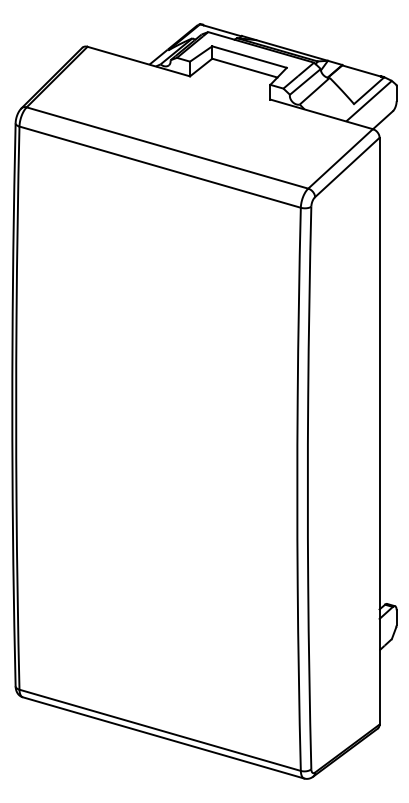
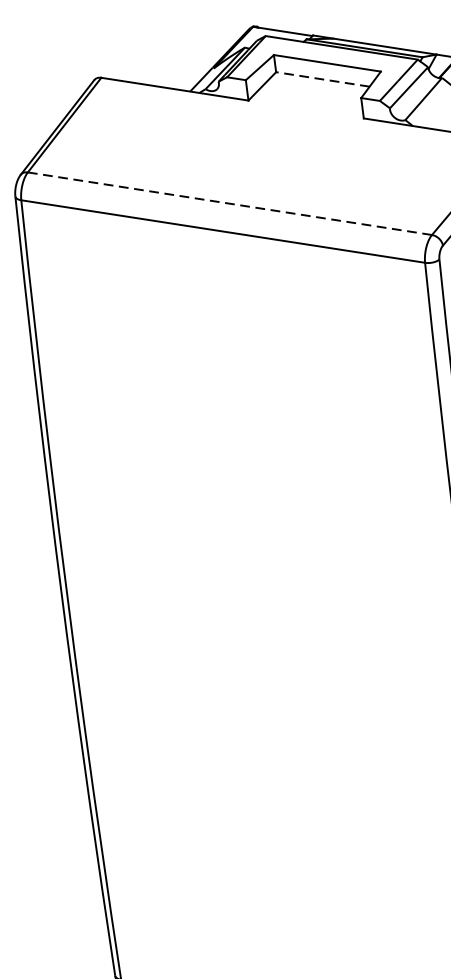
line: (244, 68) -> (322, 80), solid -> dashed
line: (167, 148) -> (230, 204), solid -> dashed

